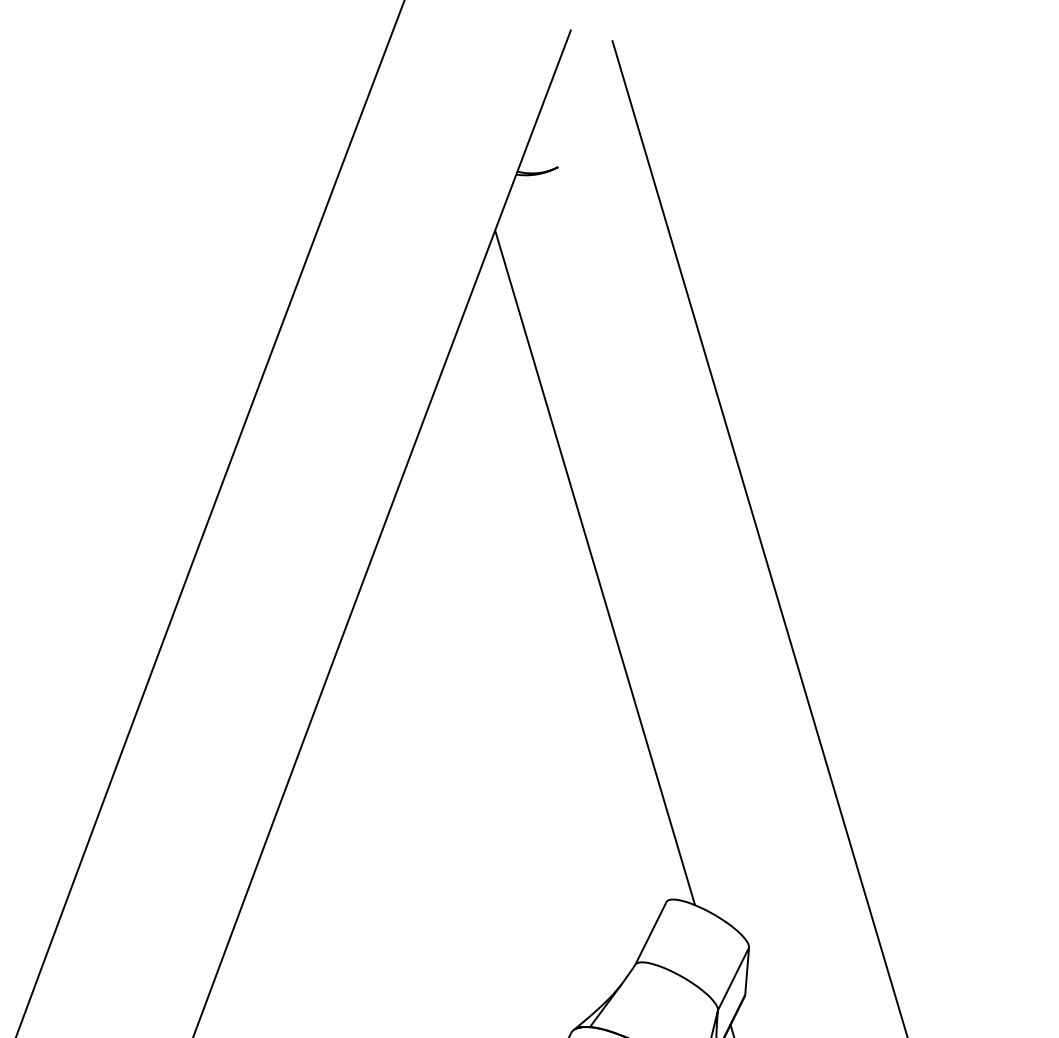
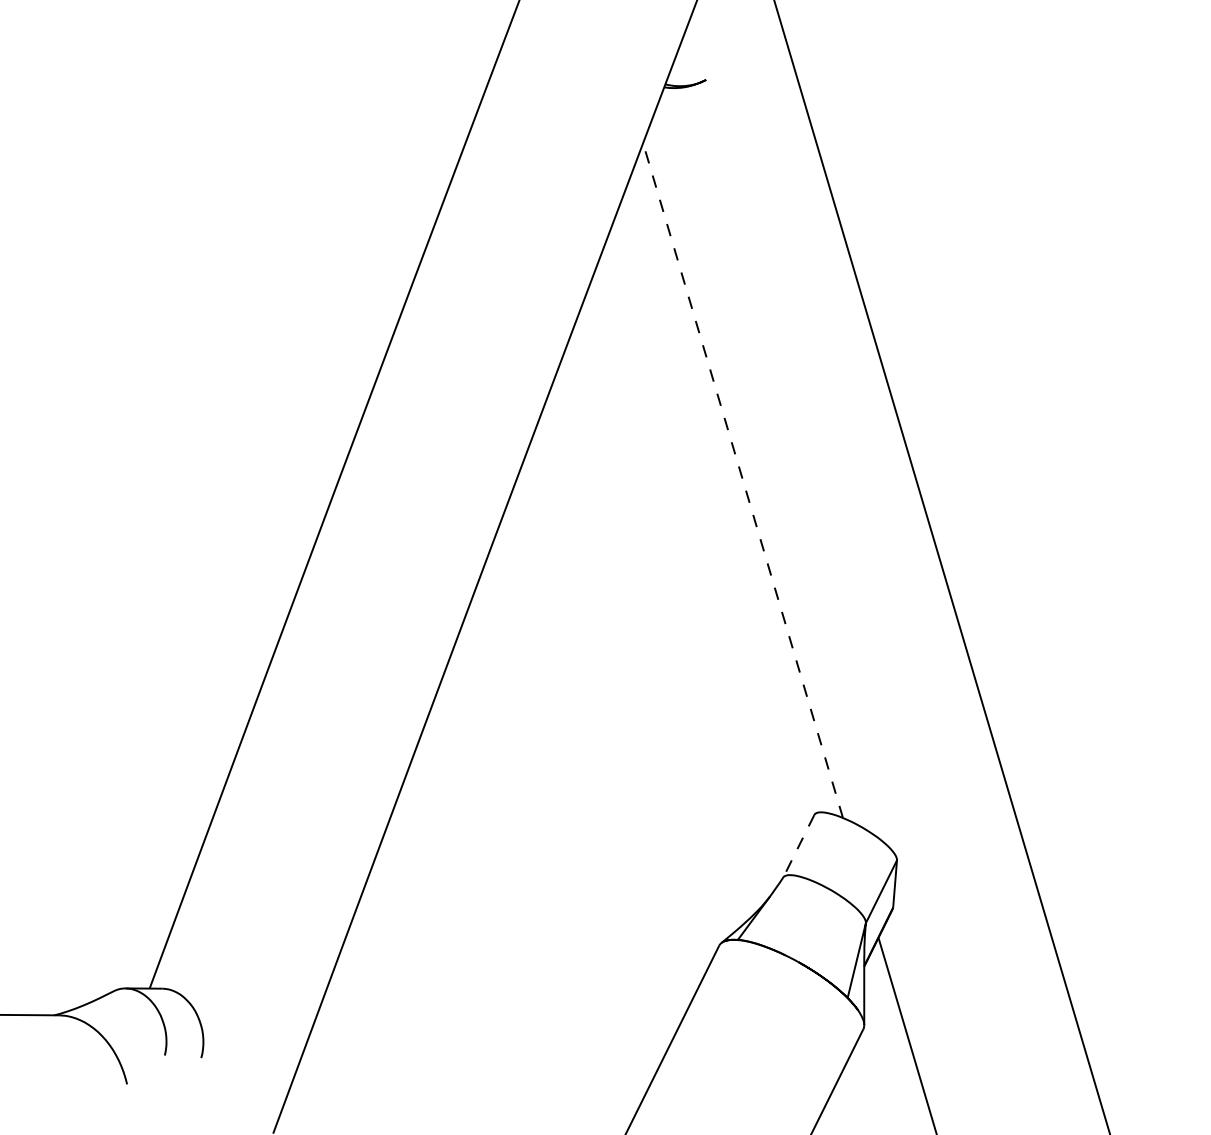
line: (595, 567) -> (743, 480), solid -> dashed
line: (650, 933) -> (798, 846), solid -> dashed

